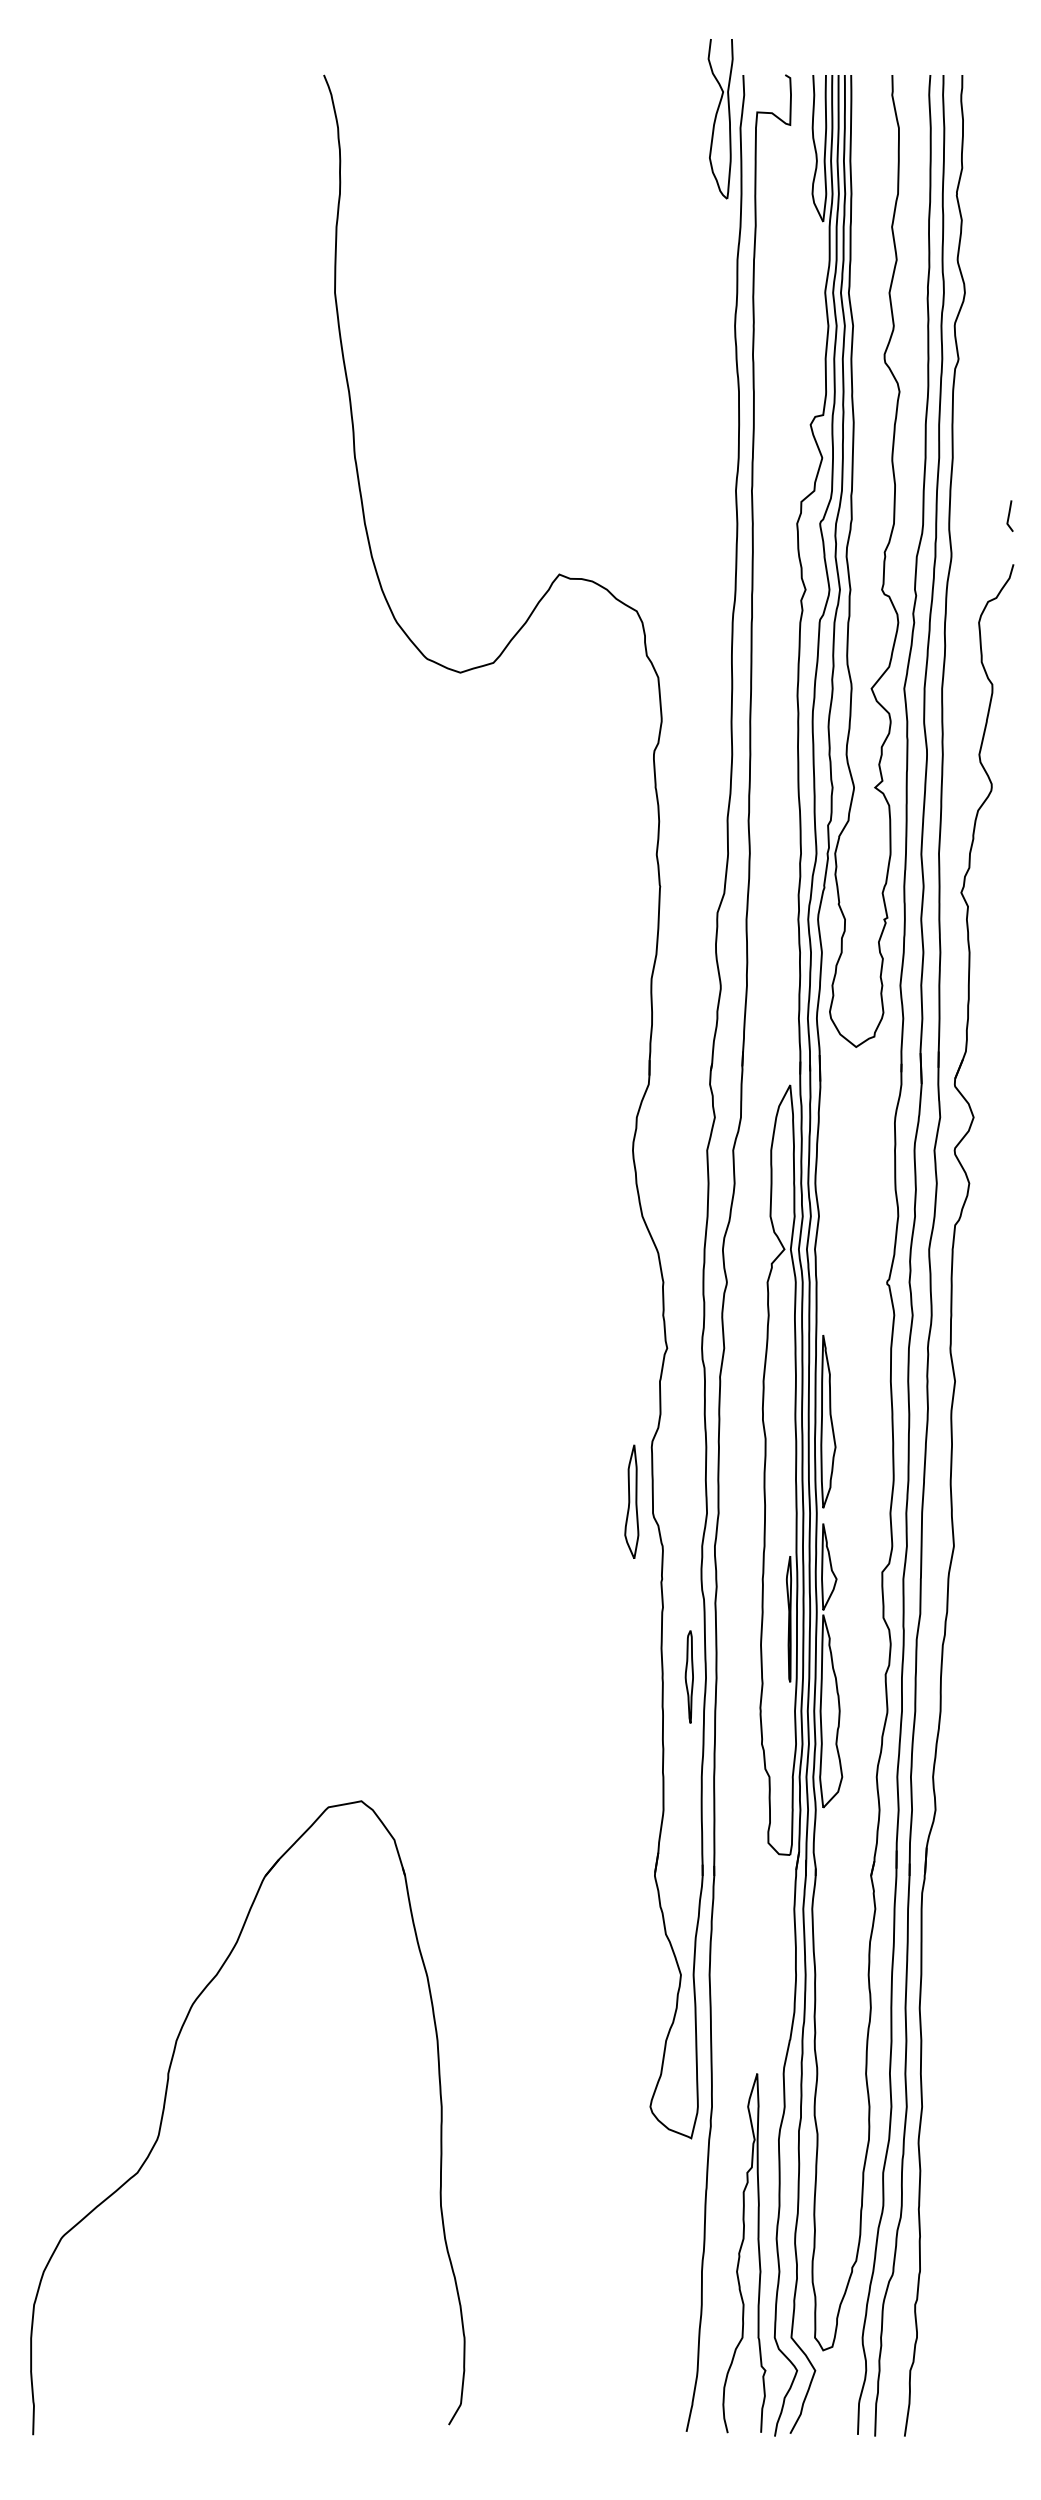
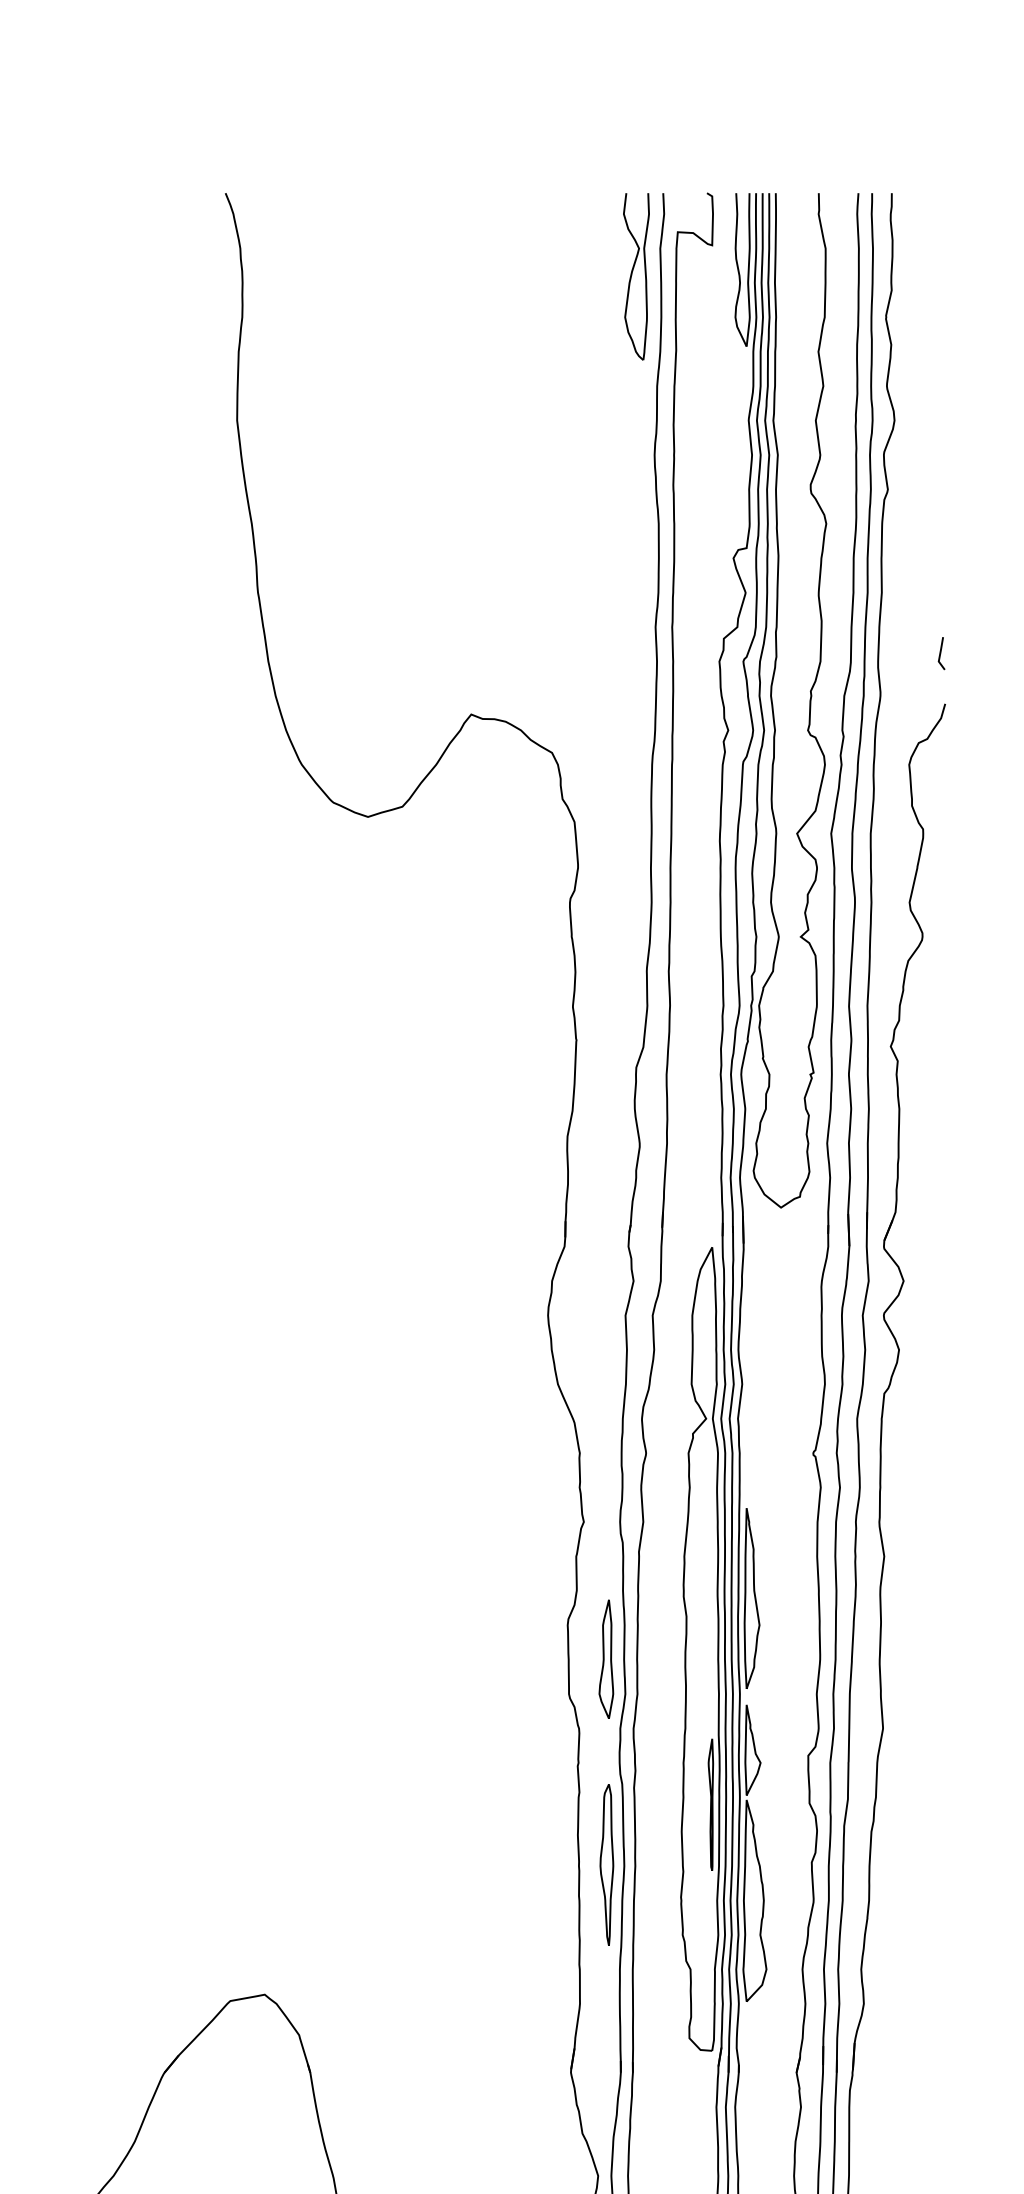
part: (720, 119) -> (636, 277), moved
part: (631, 1501) -> (606, 1658), moved
part: (689, 1676) -> (607, 1864), size x1.67

